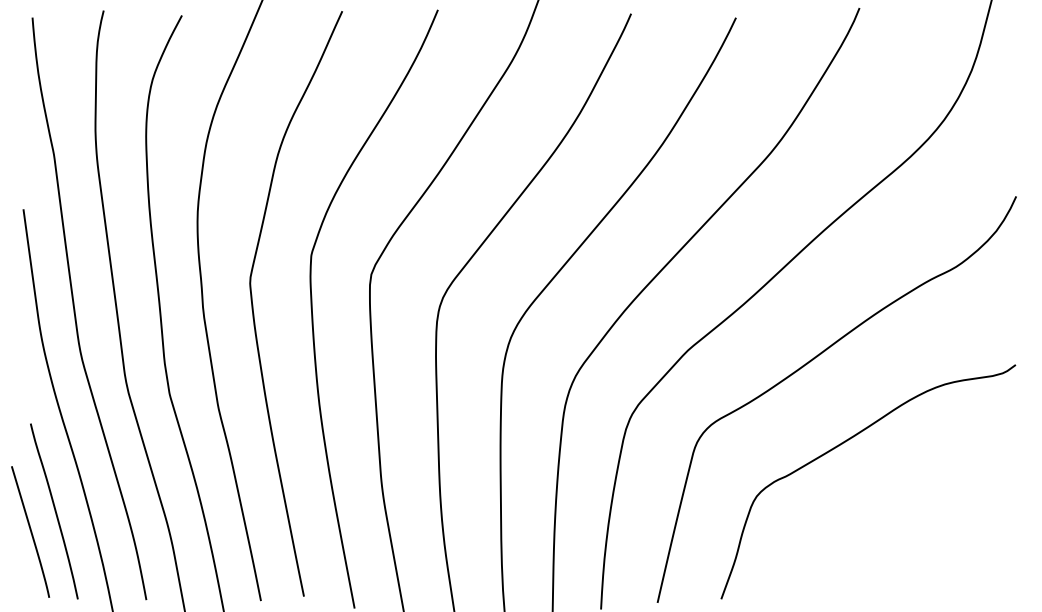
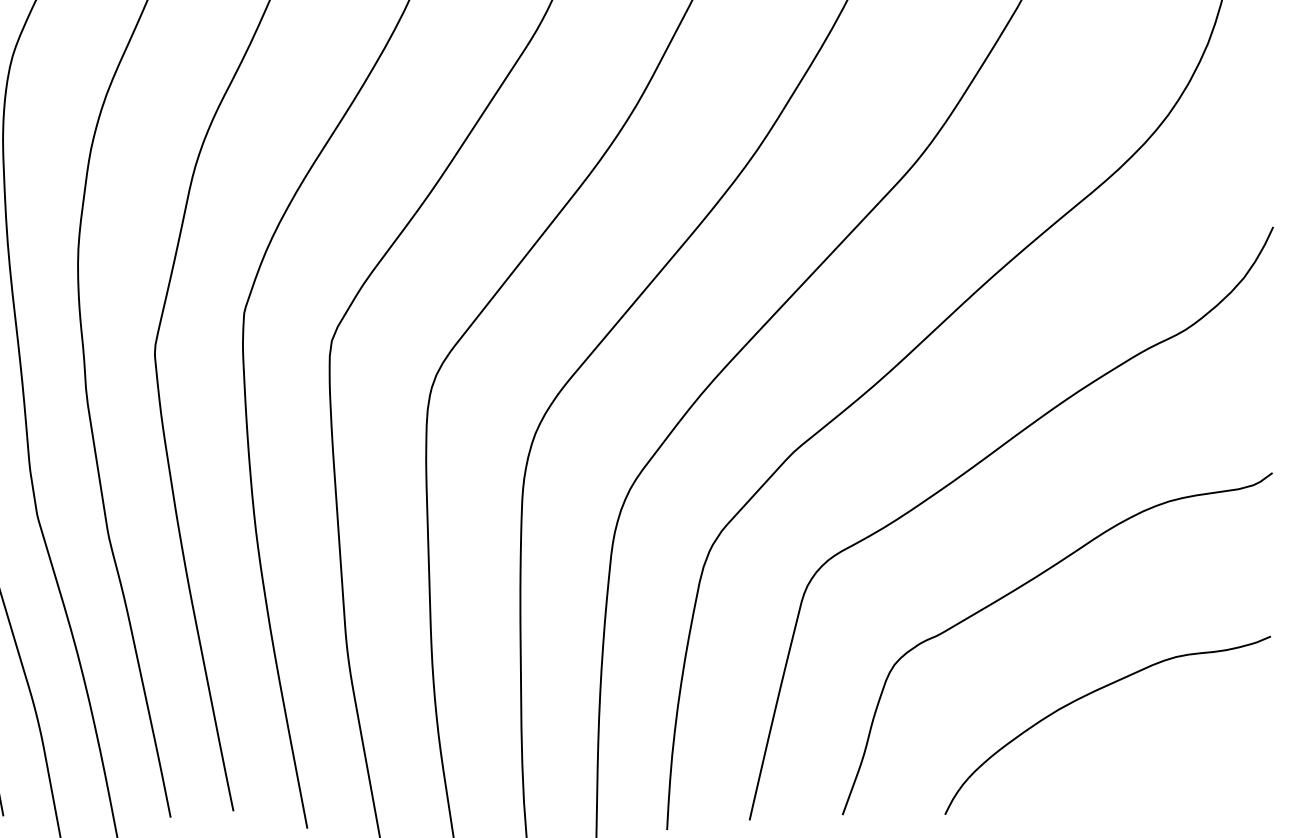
curve: (892, 516) -> (1092, 694), added

